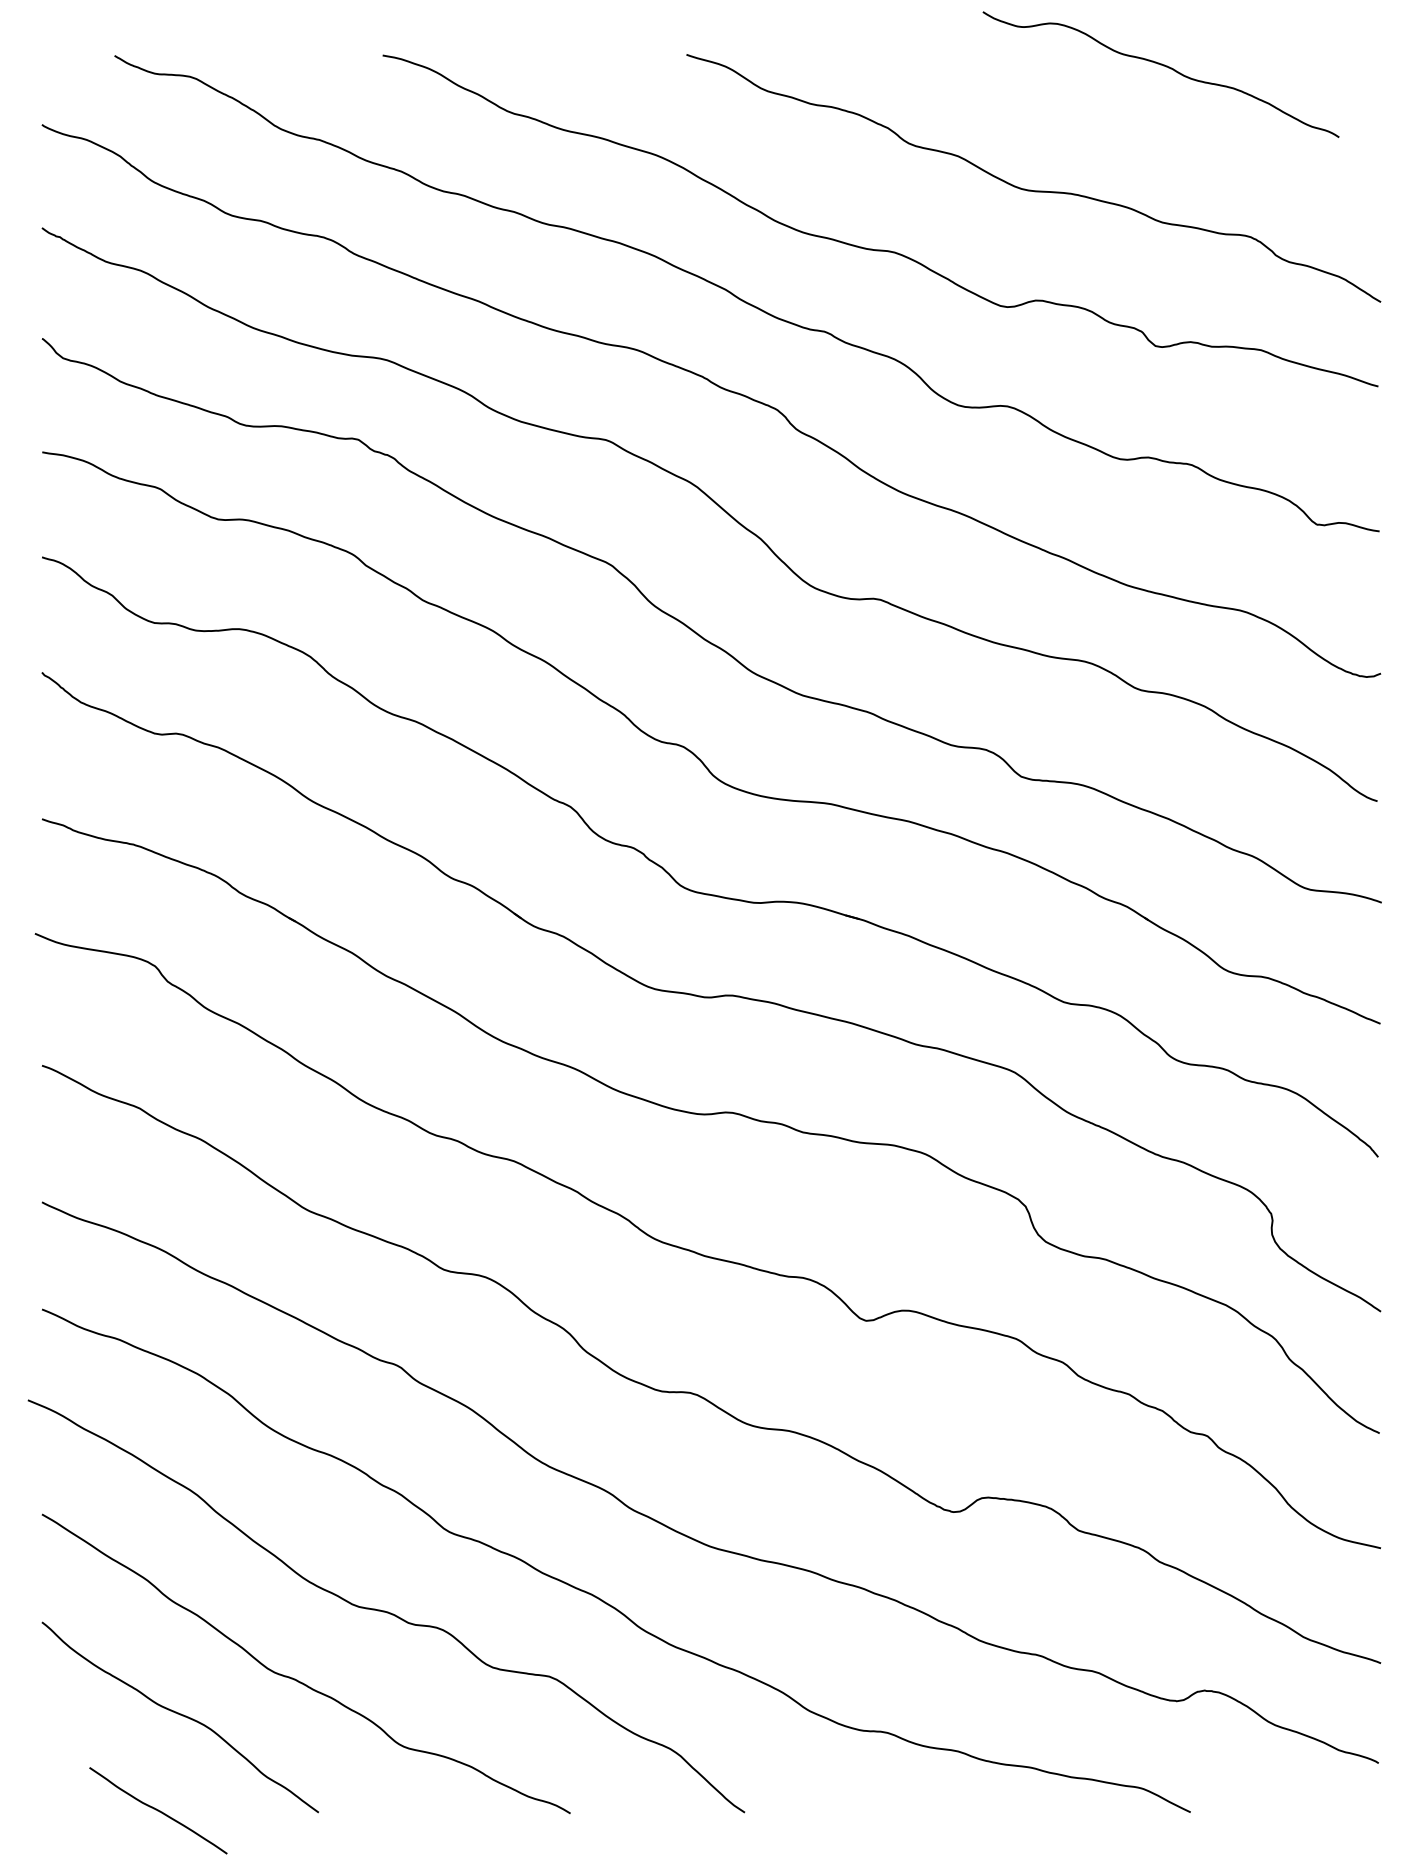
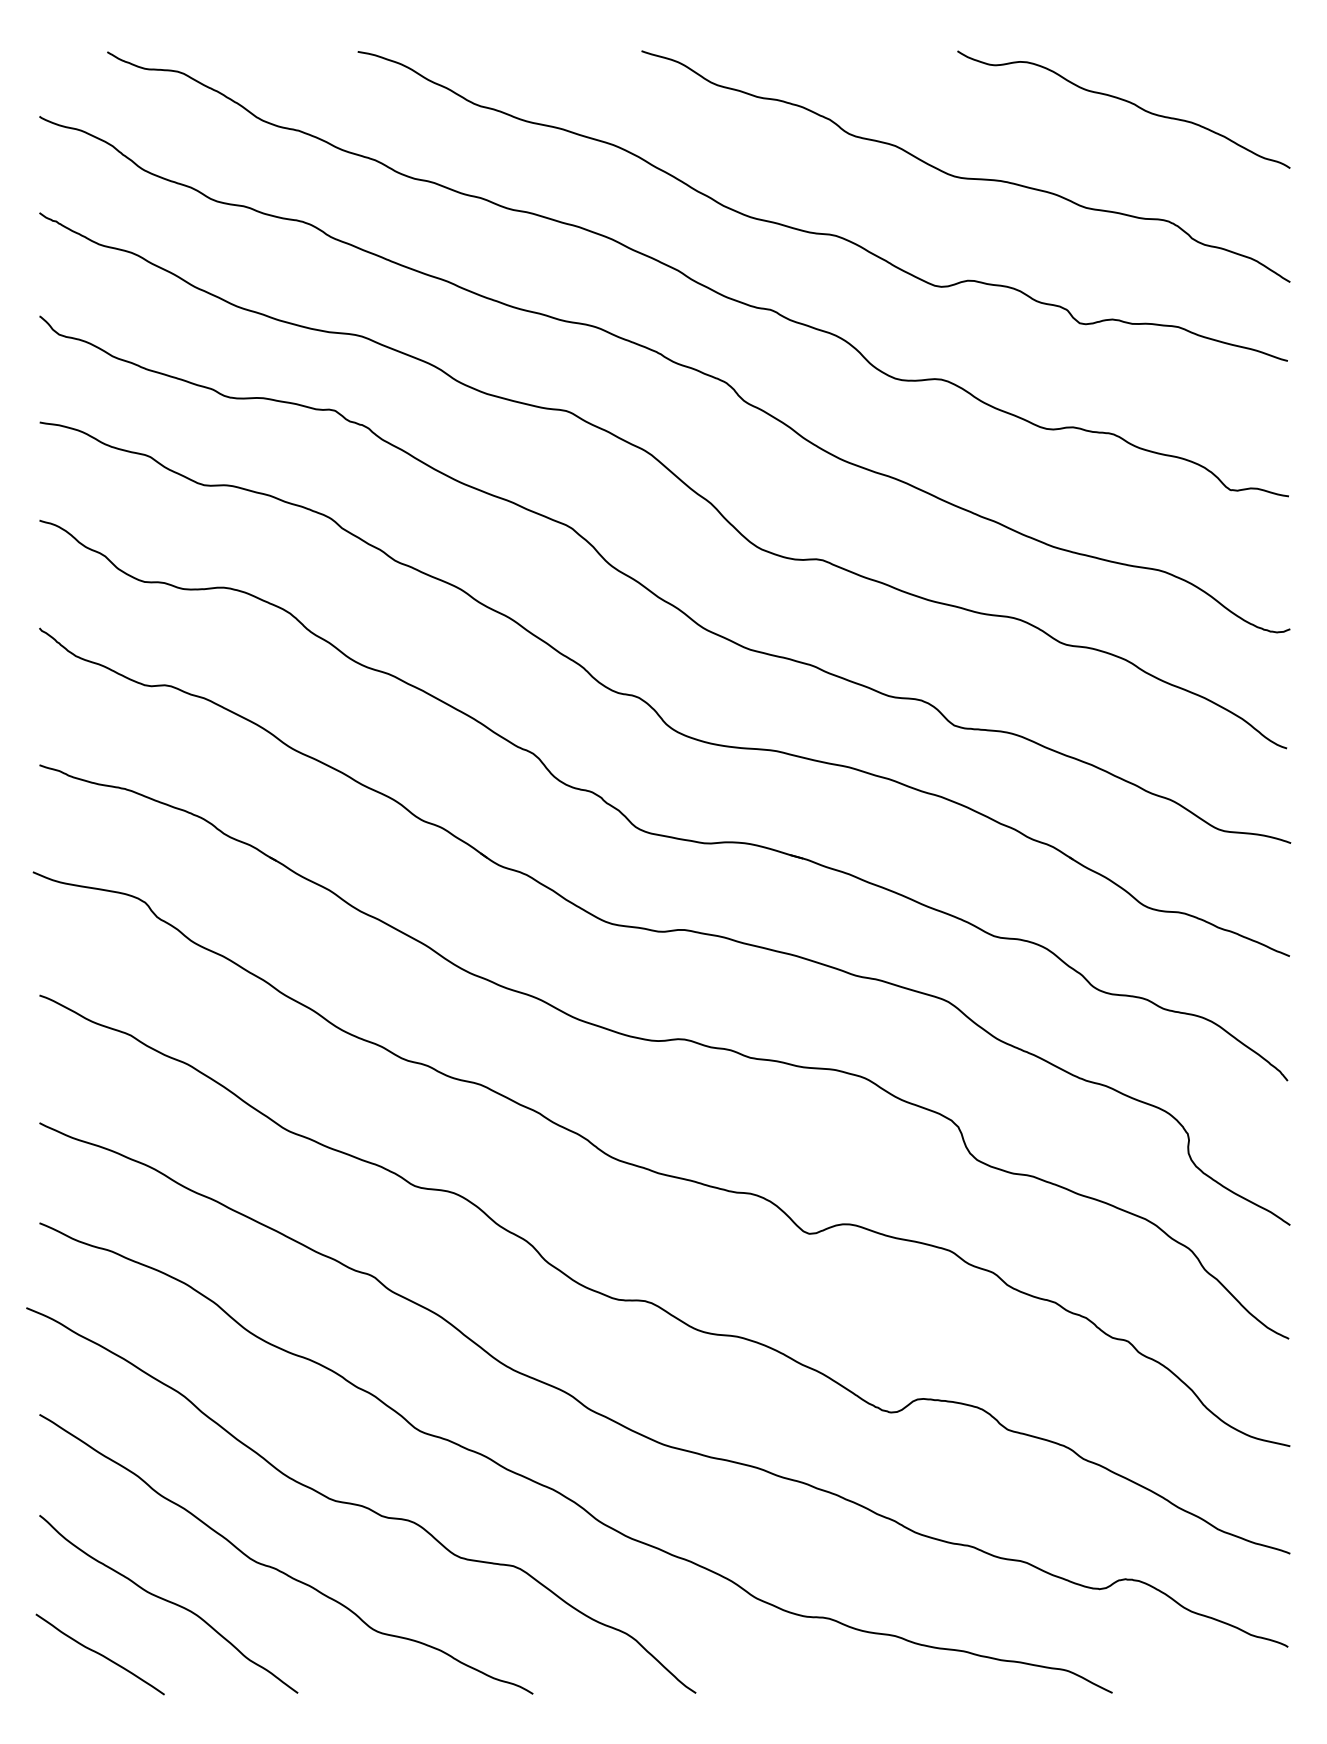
curve: (1161, 65) -> (1124, 101), moved
curve: (157, 1810) -> (99, 1654), moved

